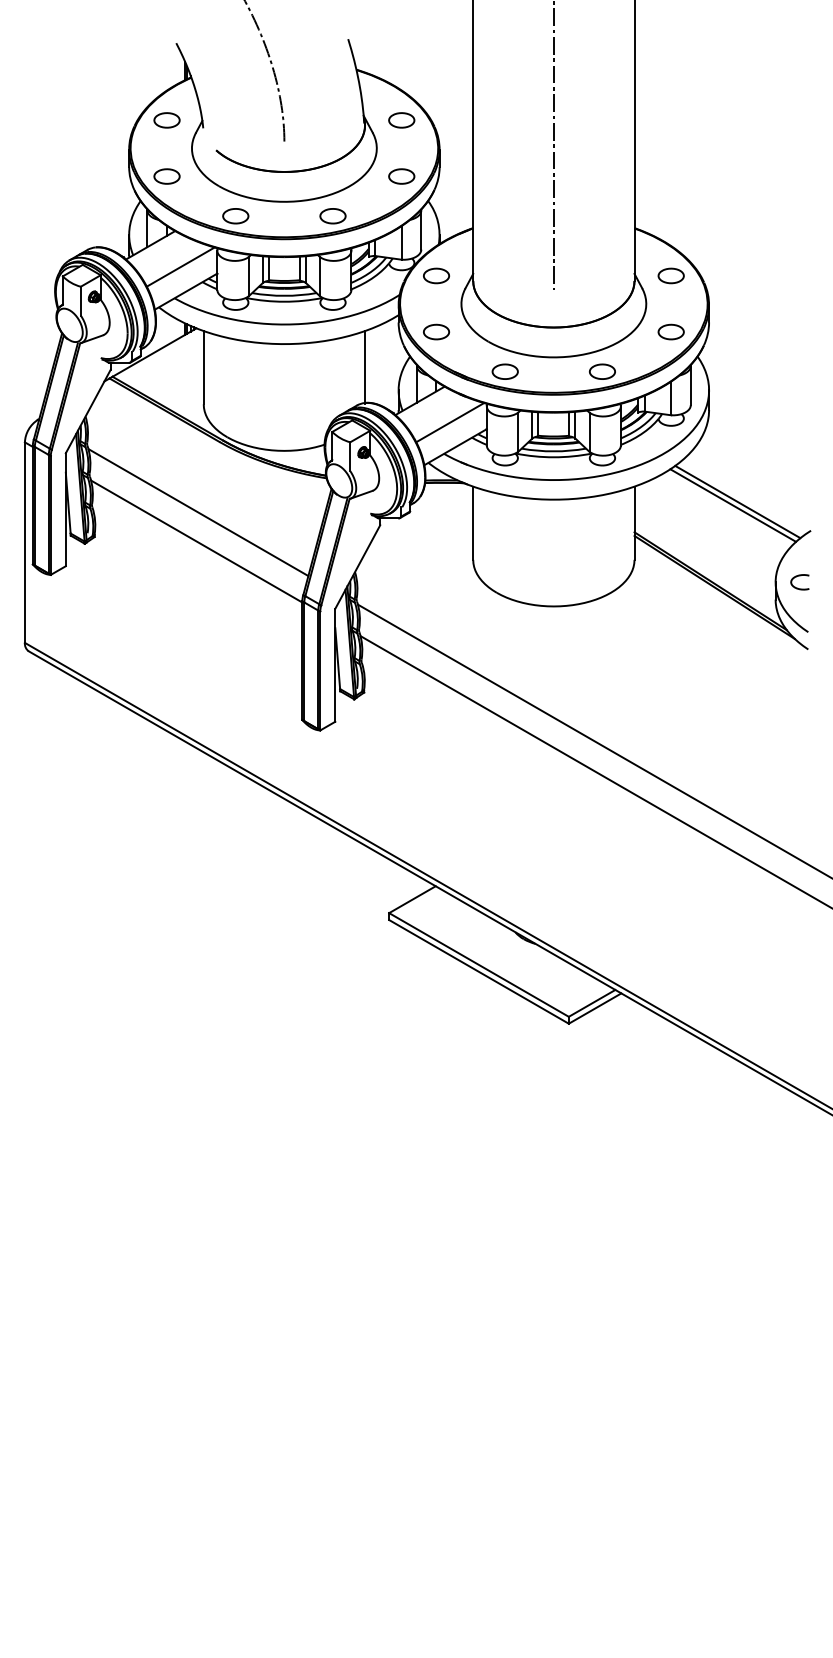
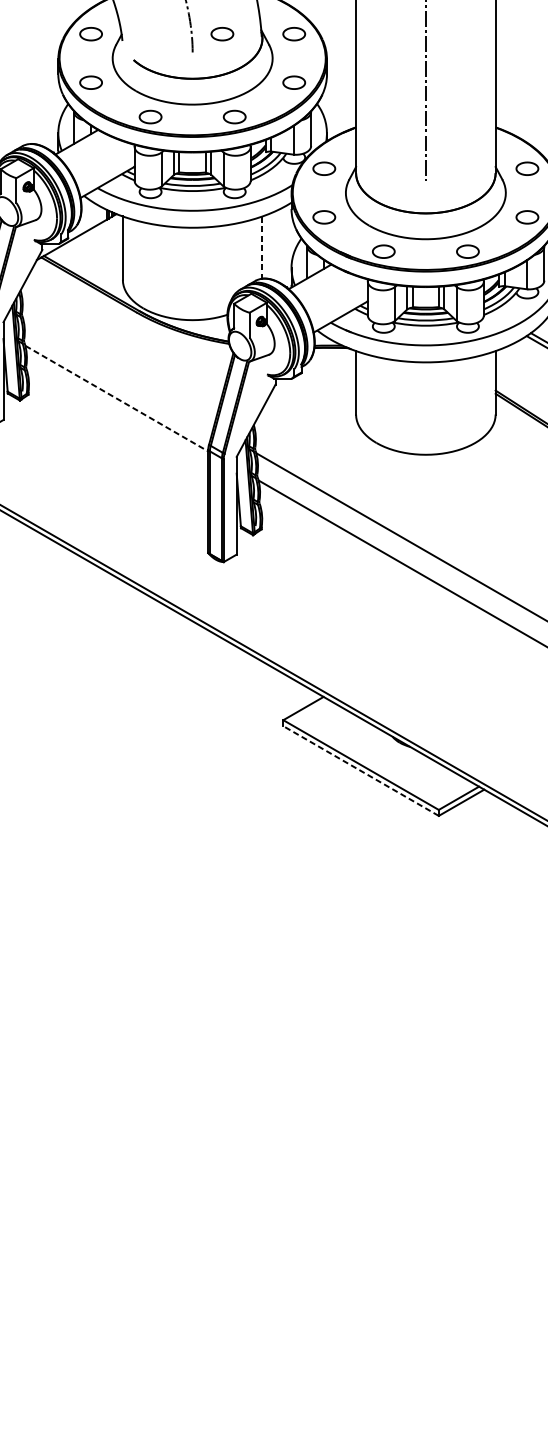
part: (318, 120) -> (222, 34), added
line: (180, 266) -> (102, 160), removed
line: (365, 367) -> (262, 248), solid -> dashed
line: (450, 422) -> (336, 295), removed
line: (198, 512) -> (118, 373), removed
line: (196, 541) -> (116, 398), solid -> dashed
line: (479, 971) -> (361, 770), solid -> dashed

